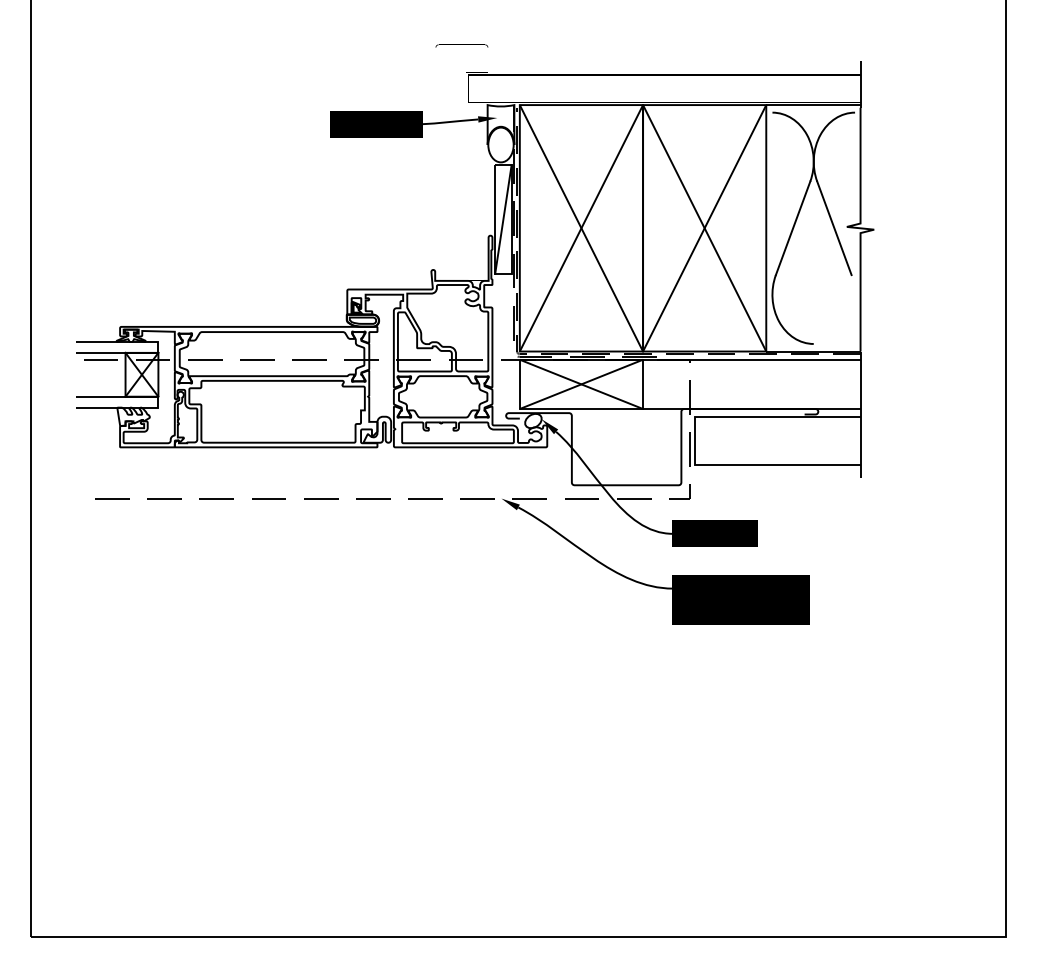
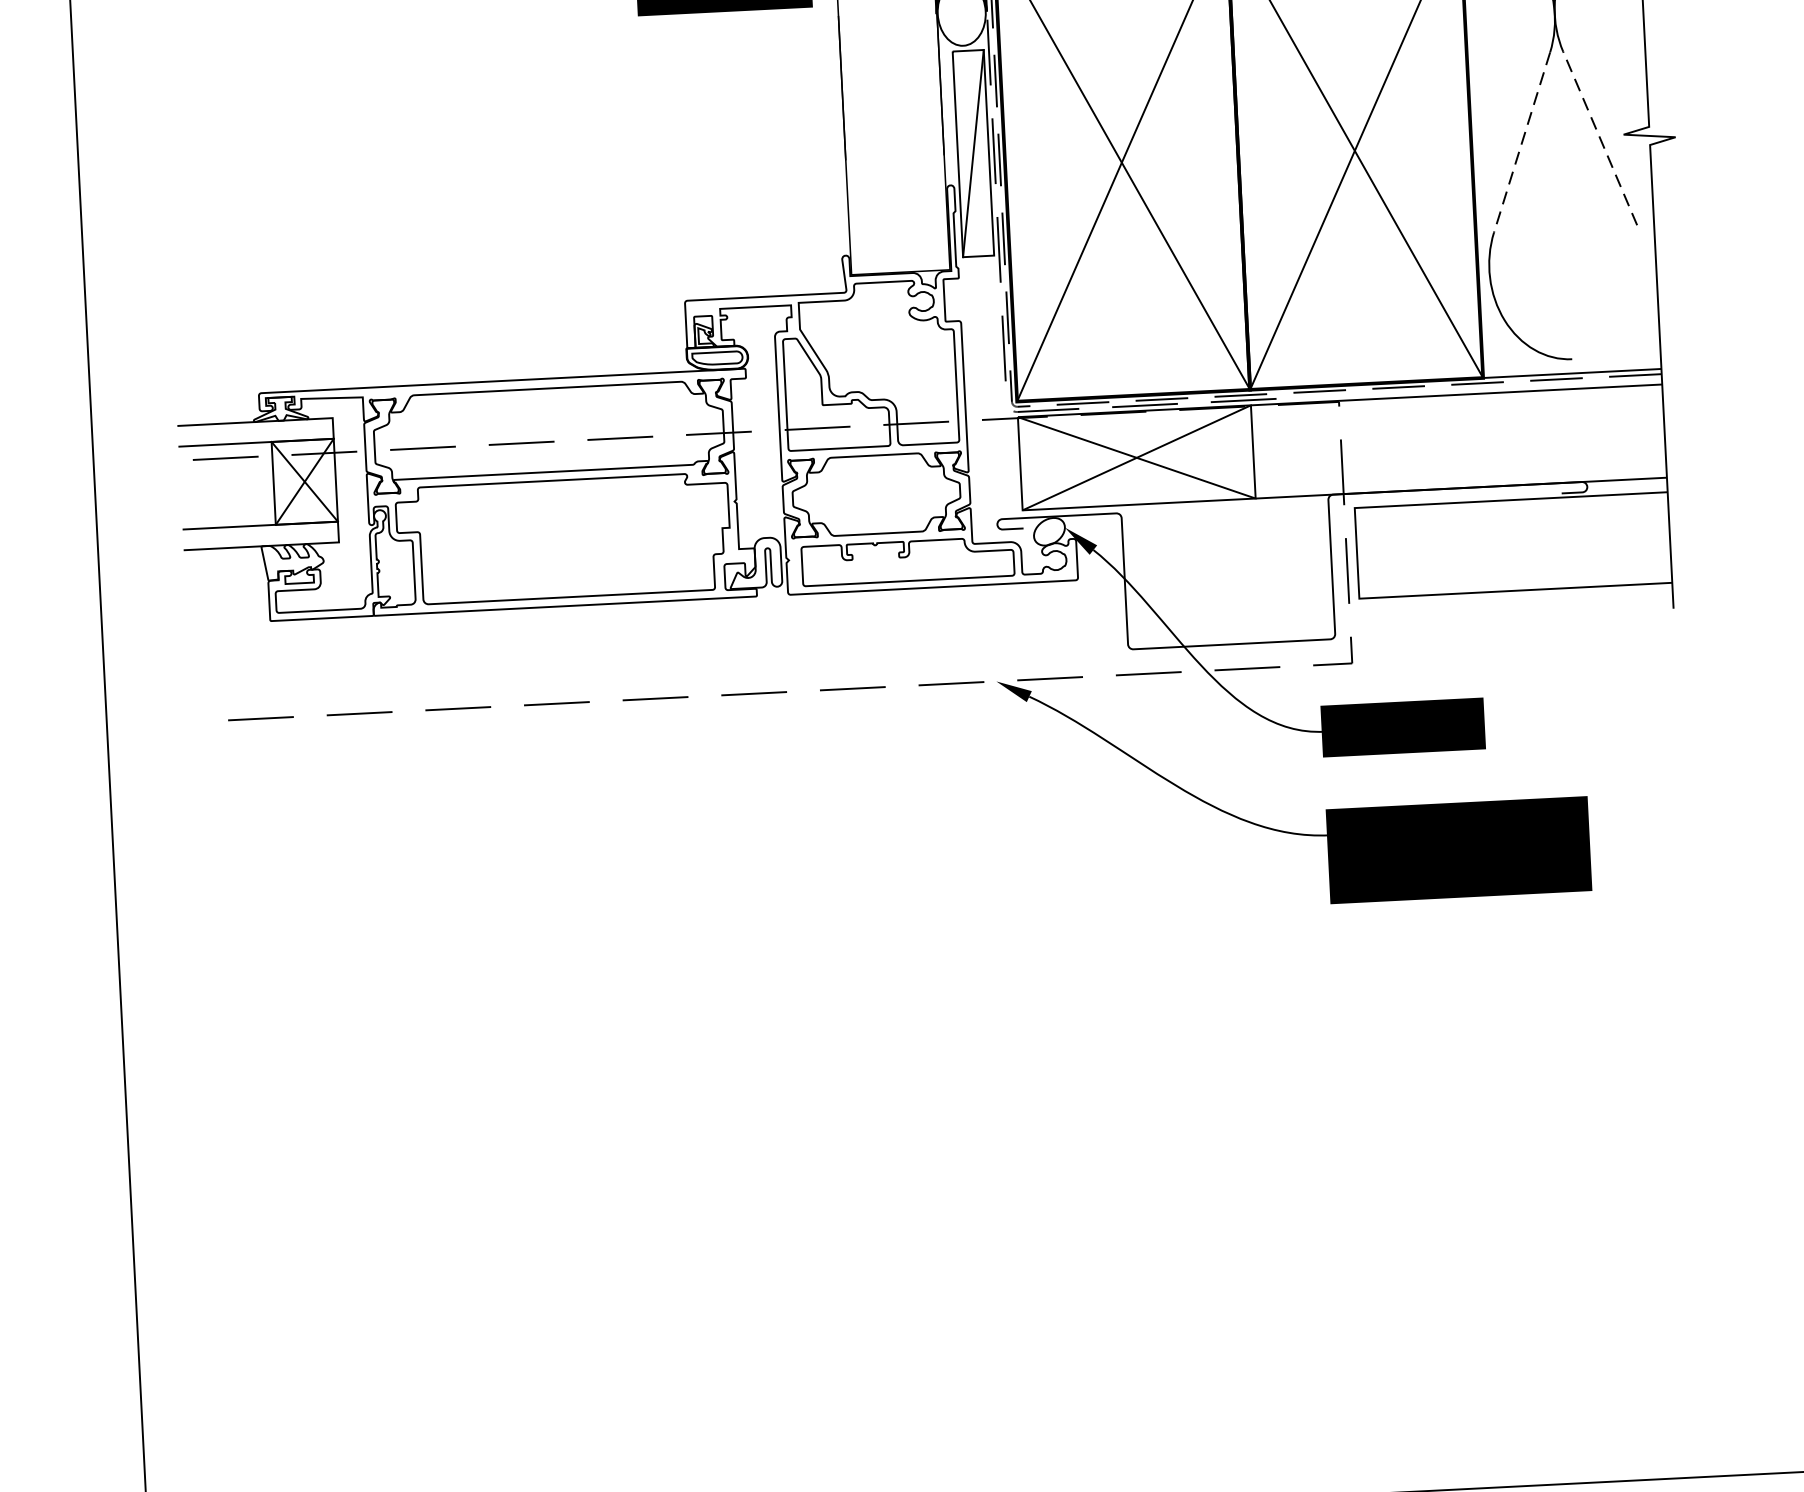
line: (793, 228) -> (1522, 142), solid -> dashed
line: (834, 228) -> (1600, 138), solid -> dashed

